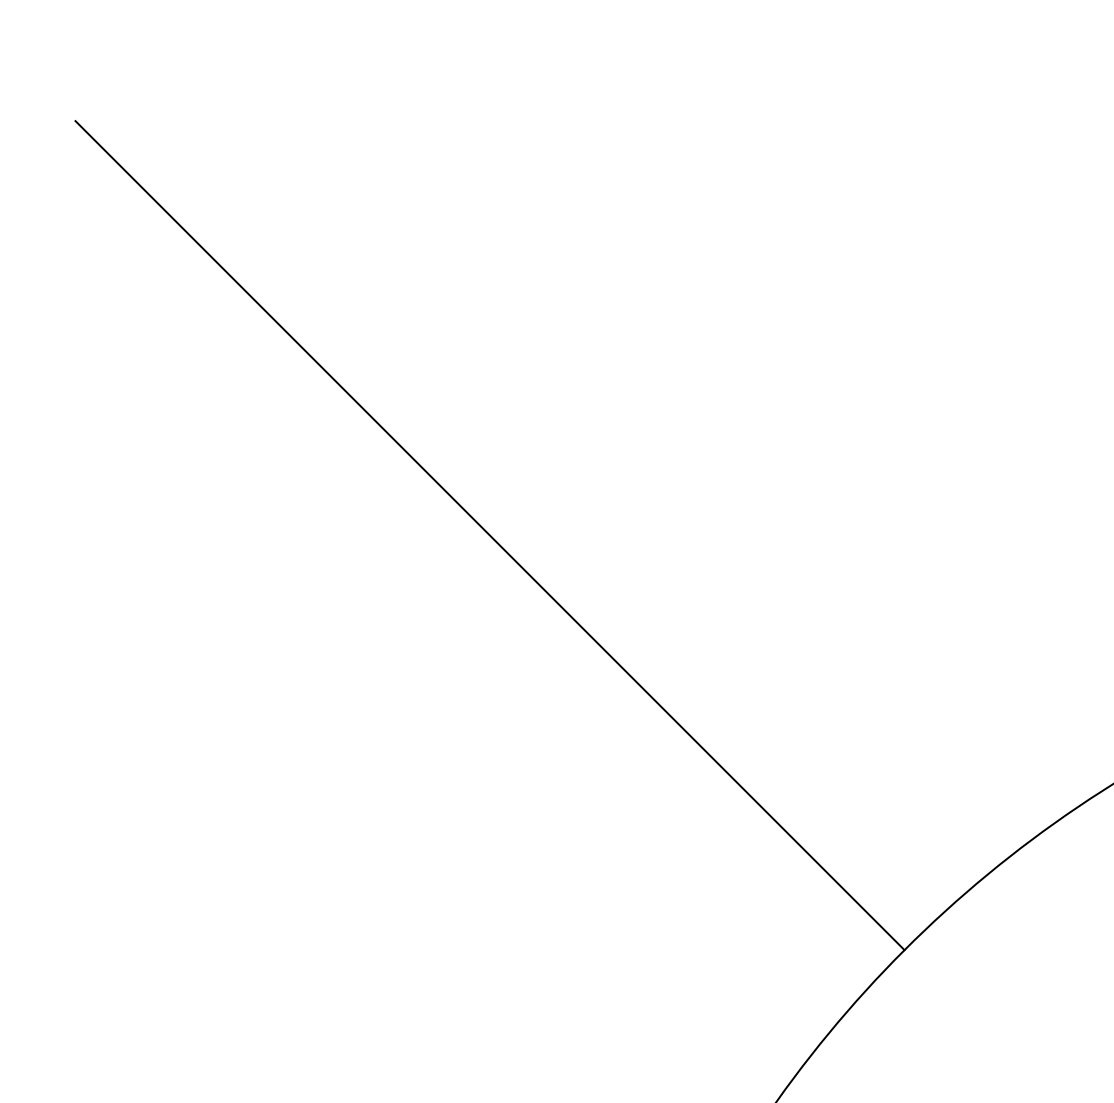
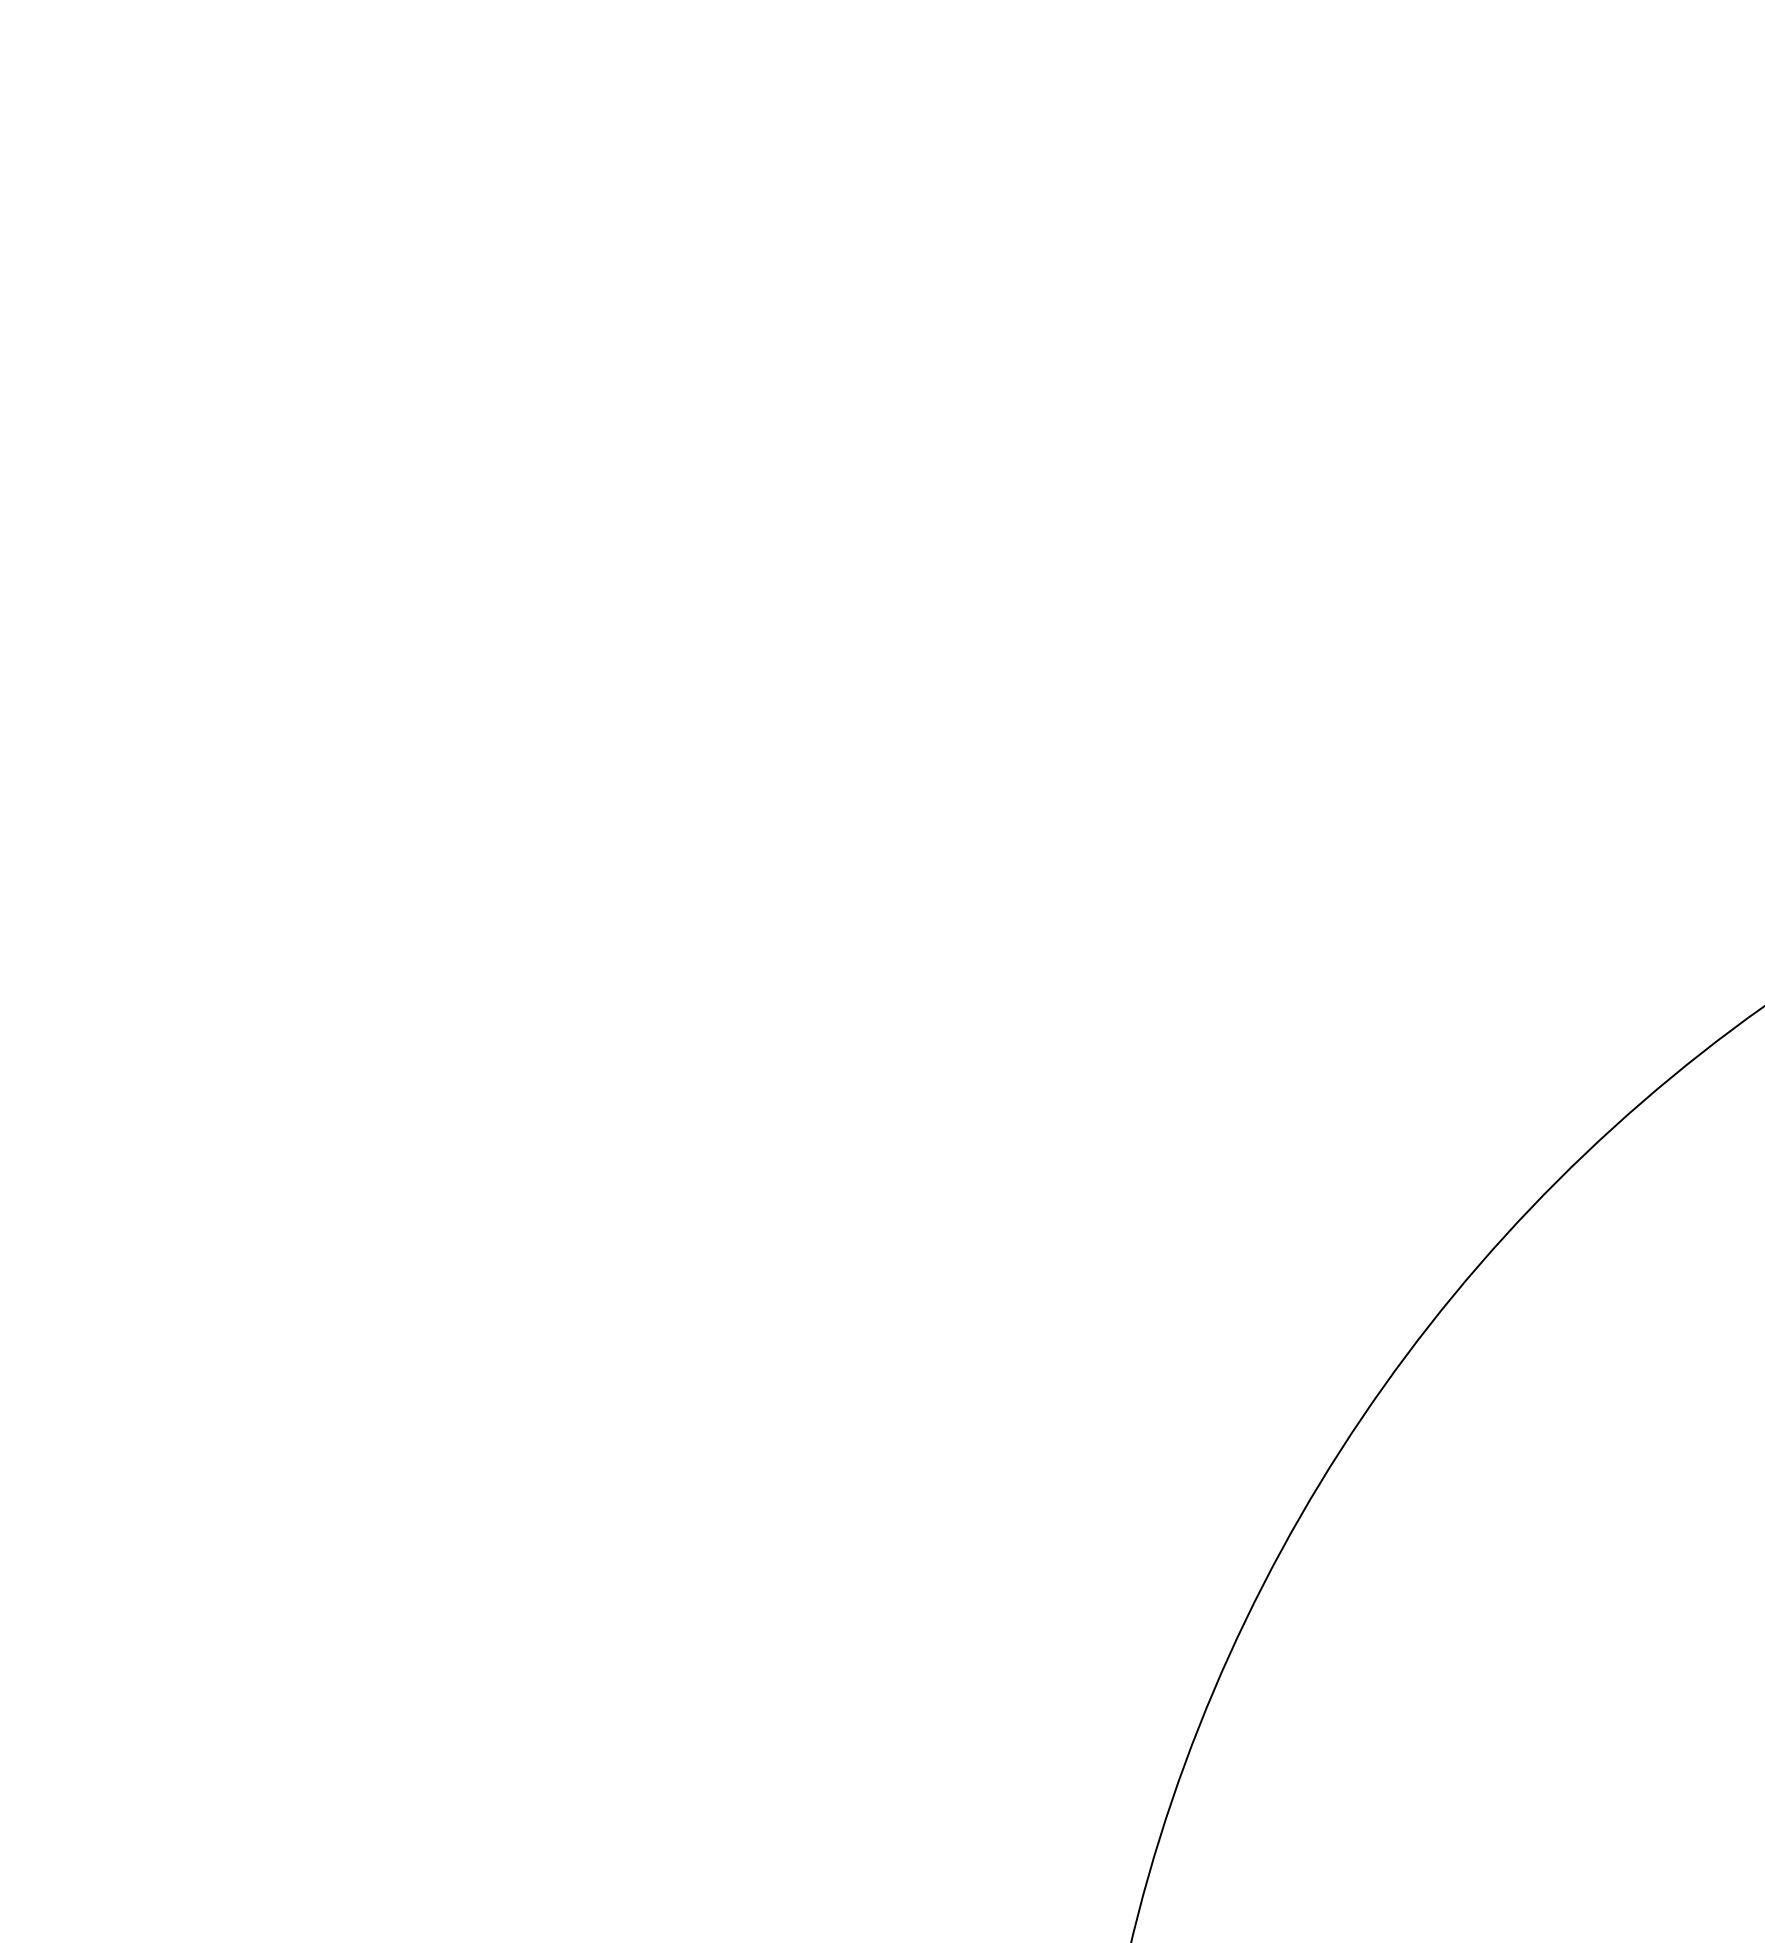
line: (489, 535) -> (989, 613), removed

